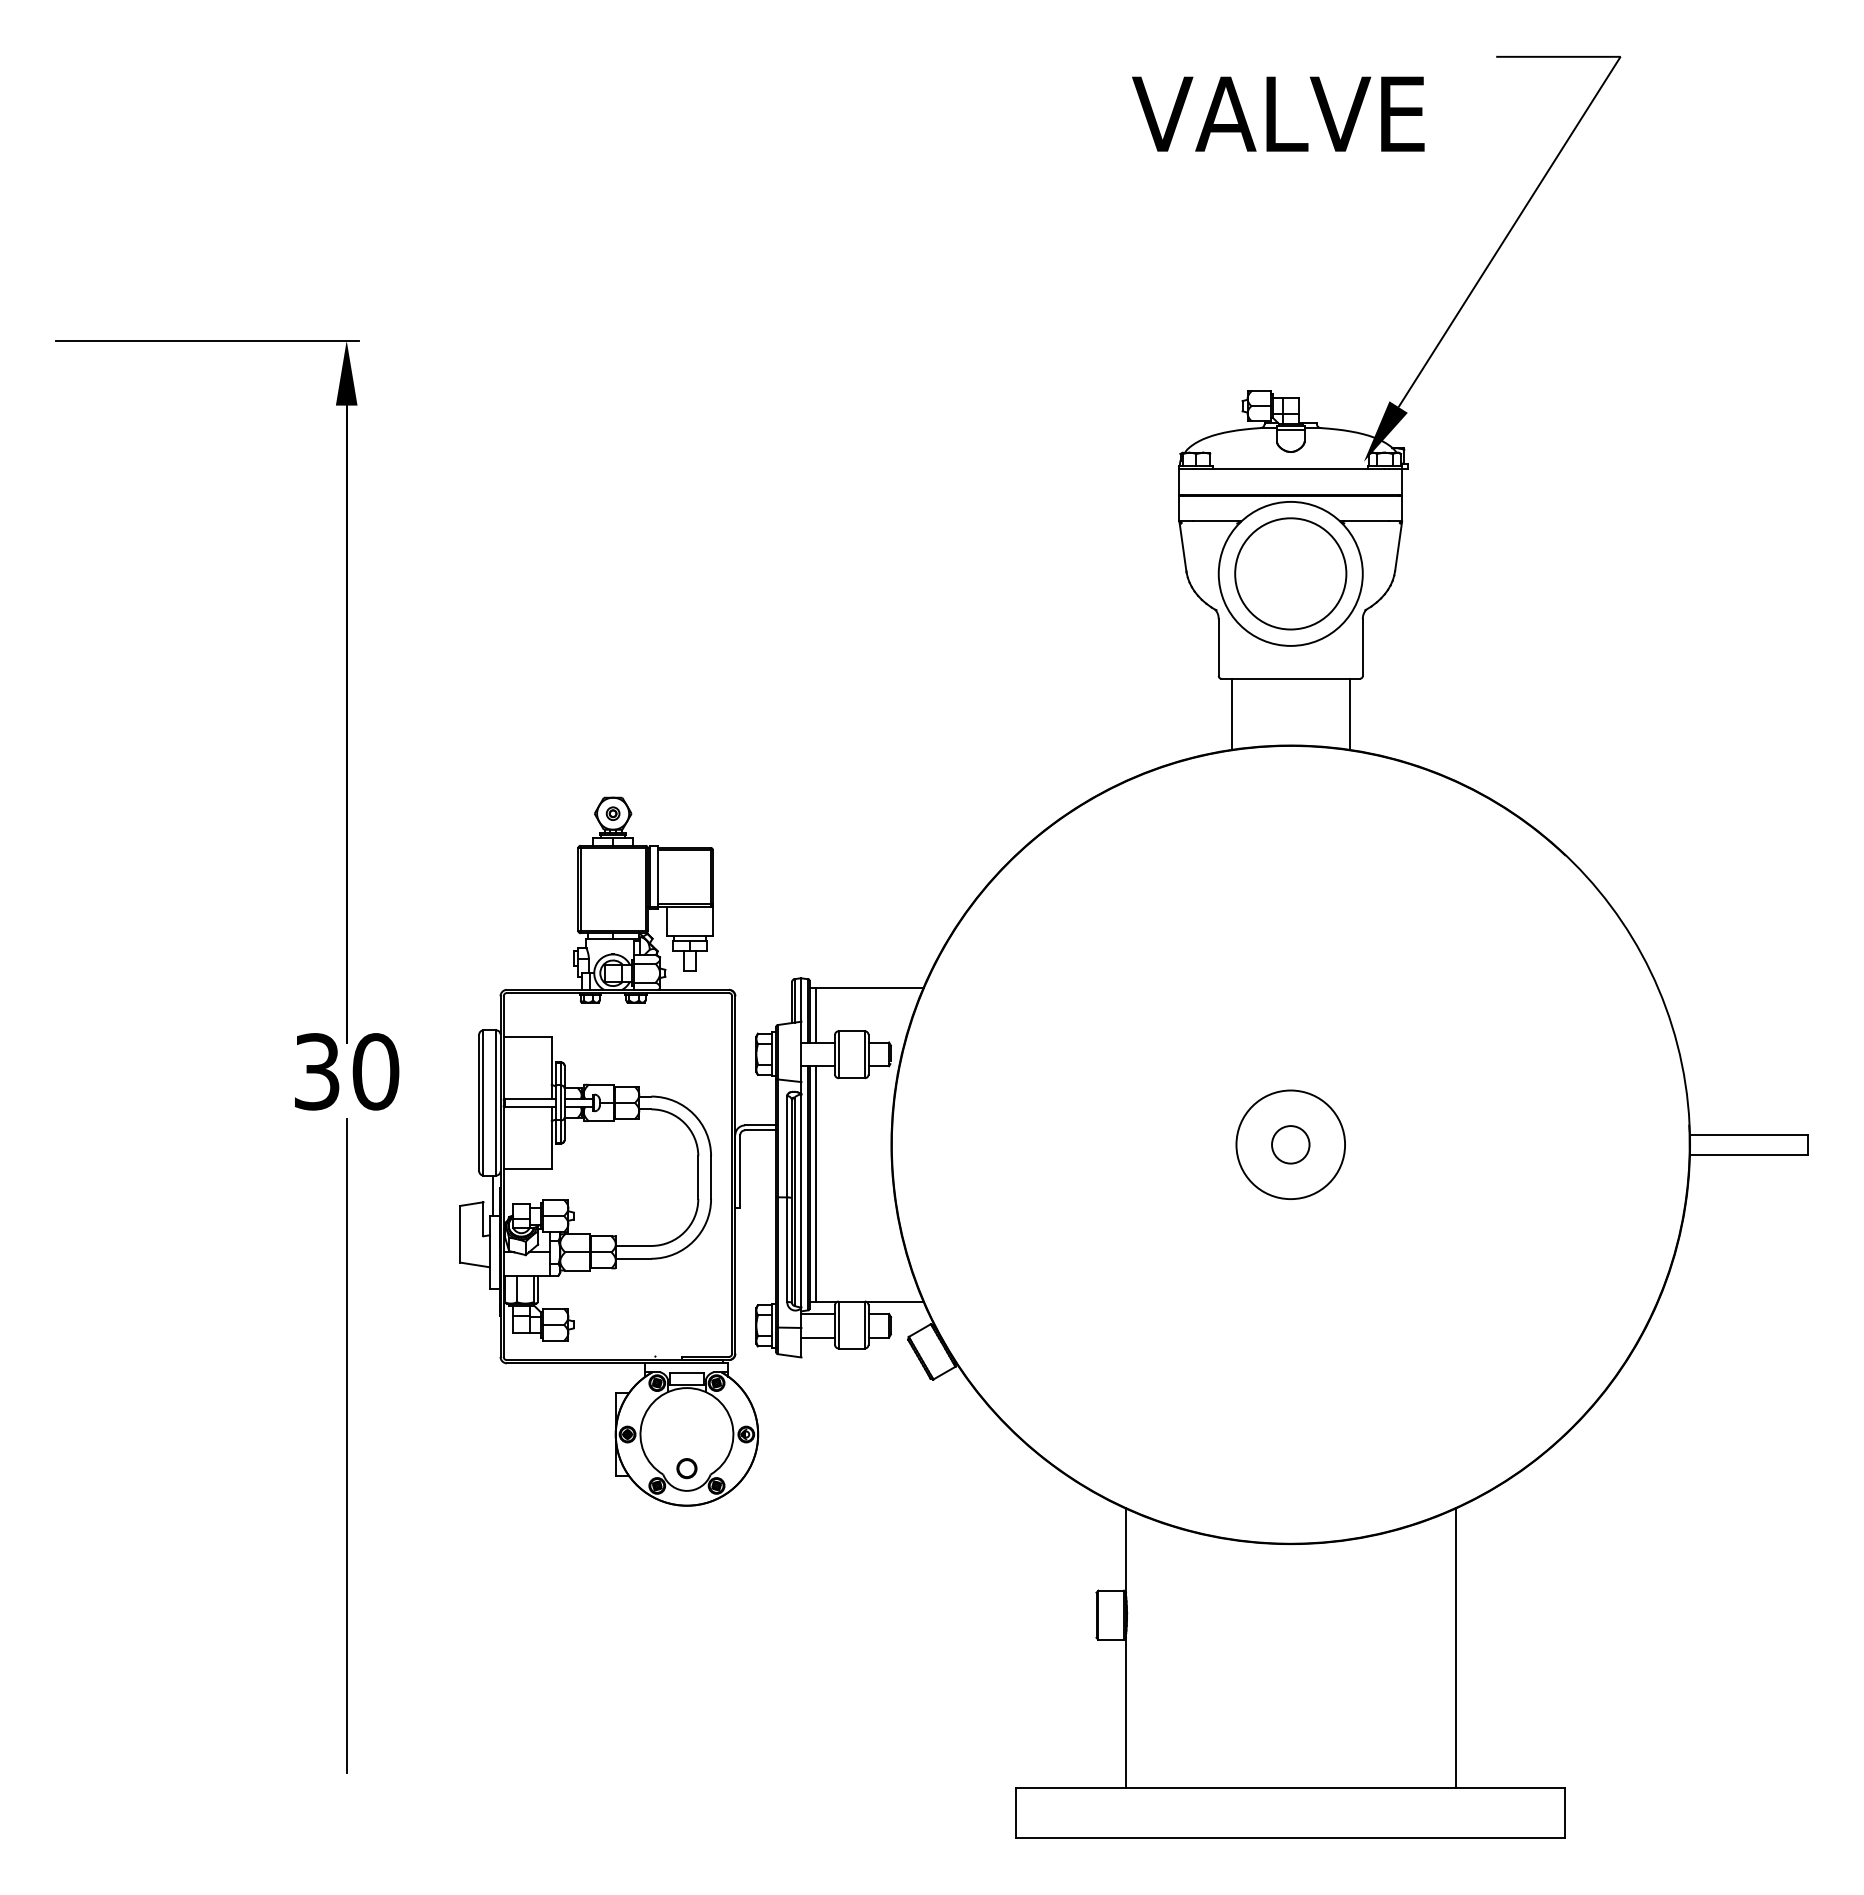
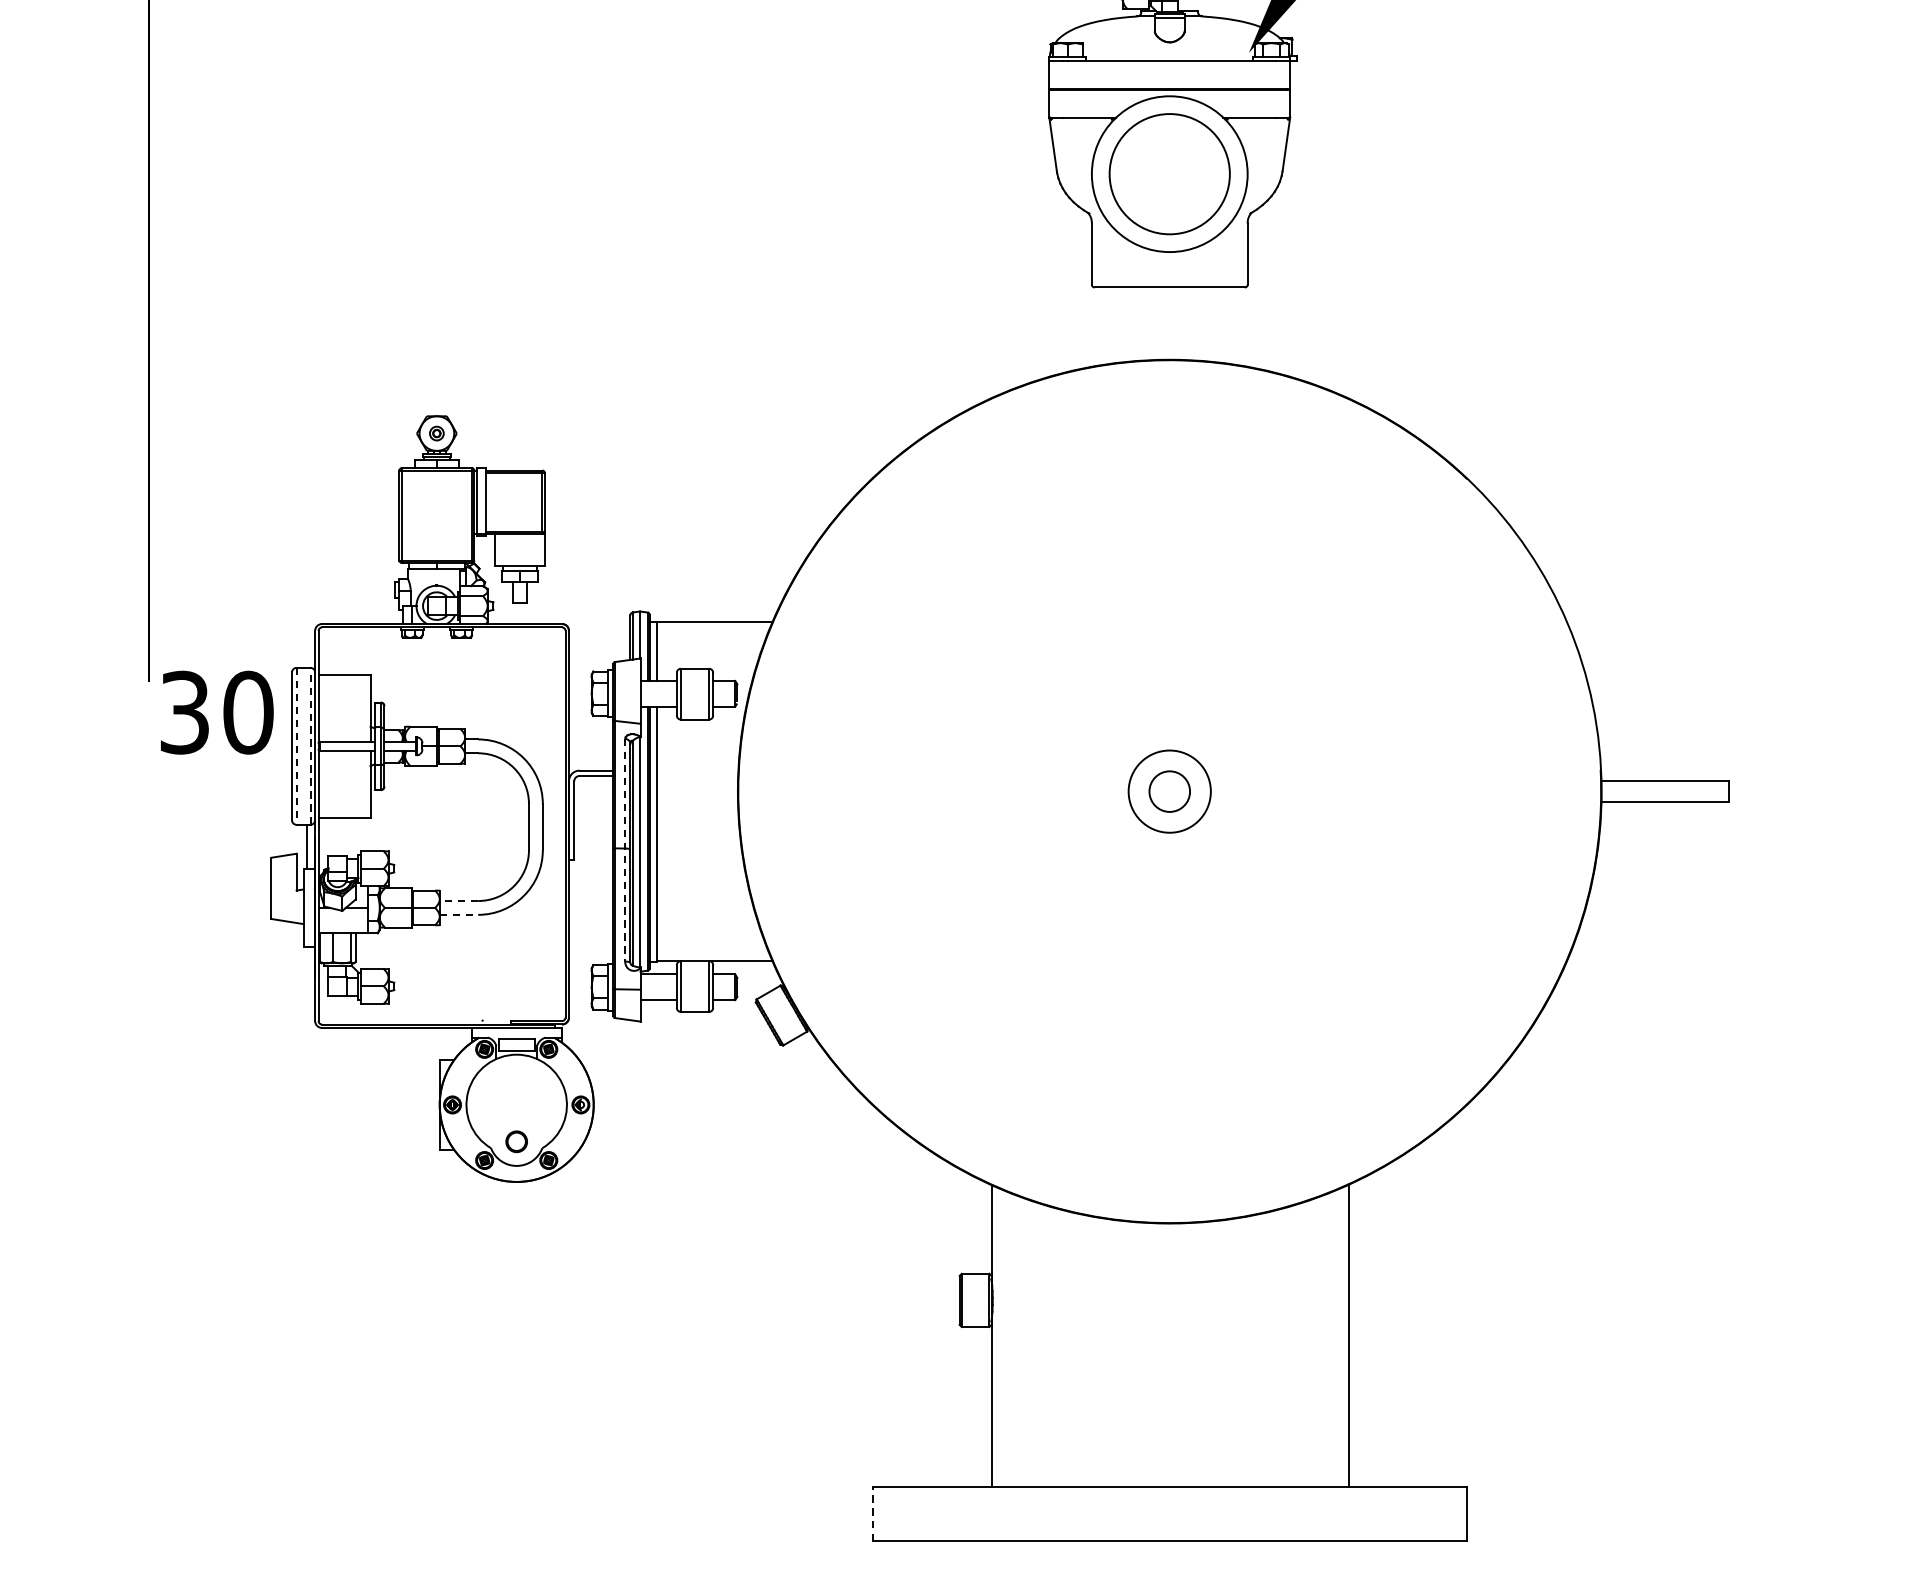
line: (1231, 713) -> (1105, 325), removed
line: (1349, 713) -> (1233, 325), removed
text: (347, 1071) -> (217, 712), moved
line: (483, 1102) -> (296, 745), solid -> dashed
line: (496, 1102) -> (310, 745), solid -> dashed
circle: (1290, 1144) -> (1169, 791), size x0.7
line: (787, 1199) -> (625, 850), solid -> dashed
line: (633, 1245) -> (458, 900), solid -> dashed
line: (633, 1258) -> (458, 914), solid -> dashed
line: (346, 1446) -> (148, 1117), removed
line: (1016, 1813) -> (873, 1514), solid -> dashed

